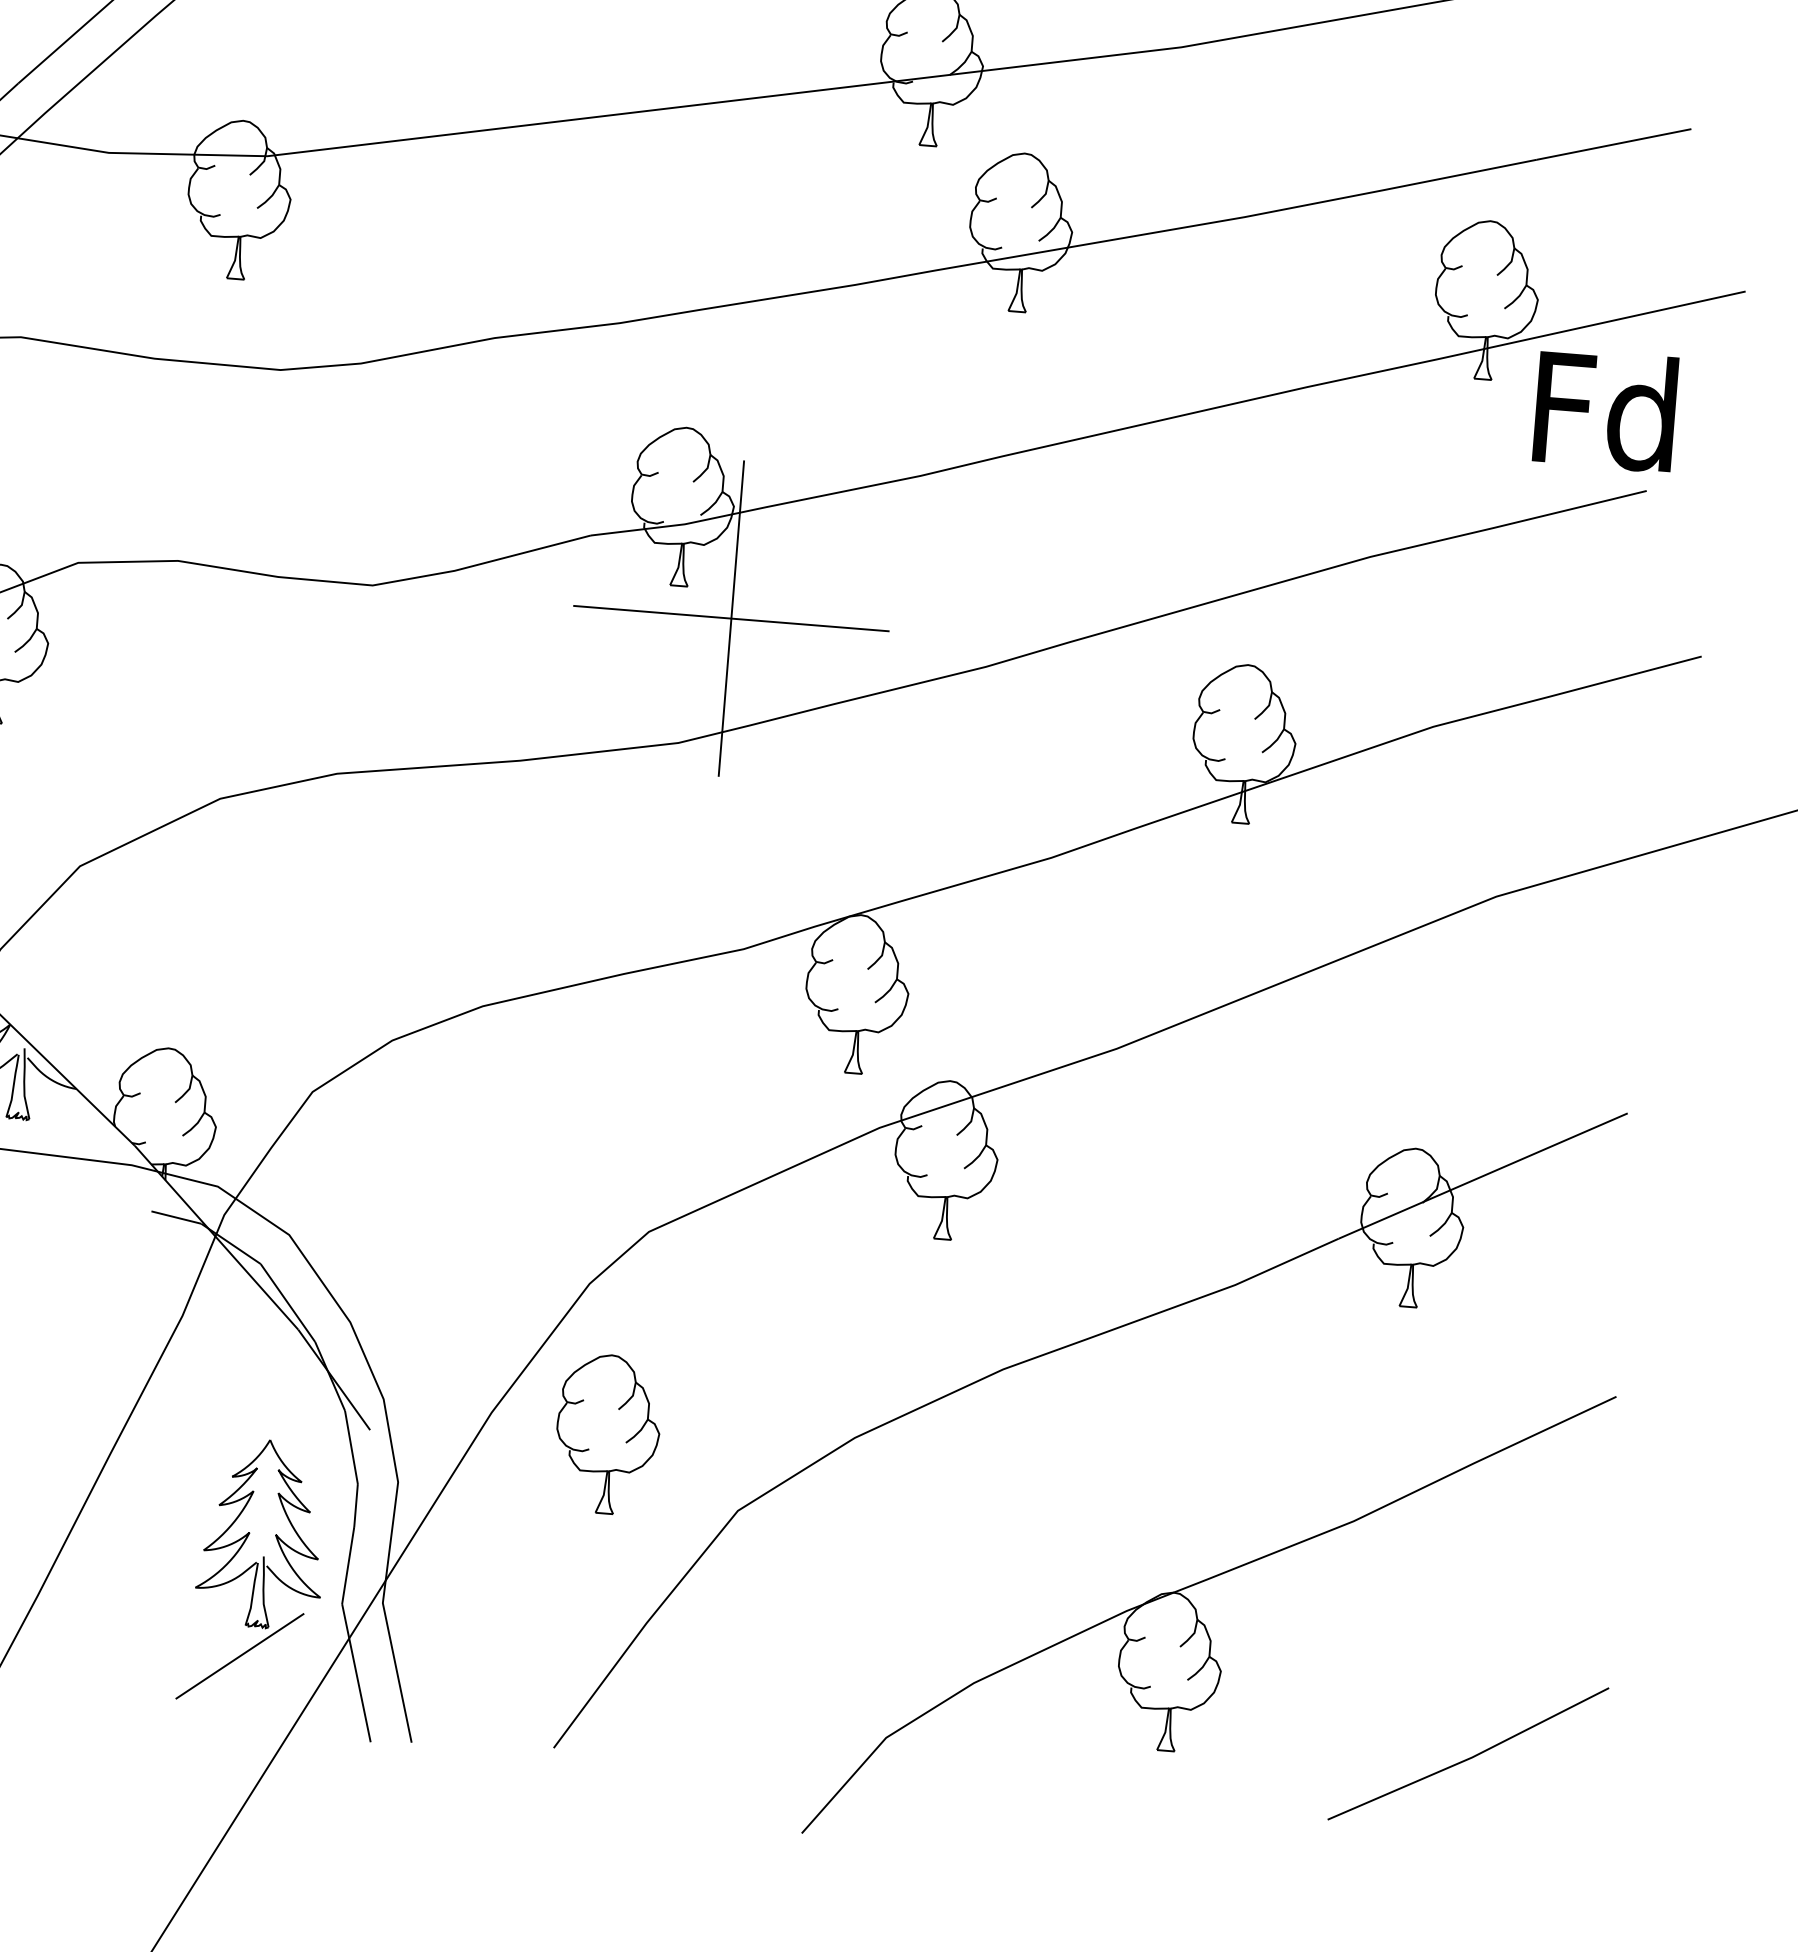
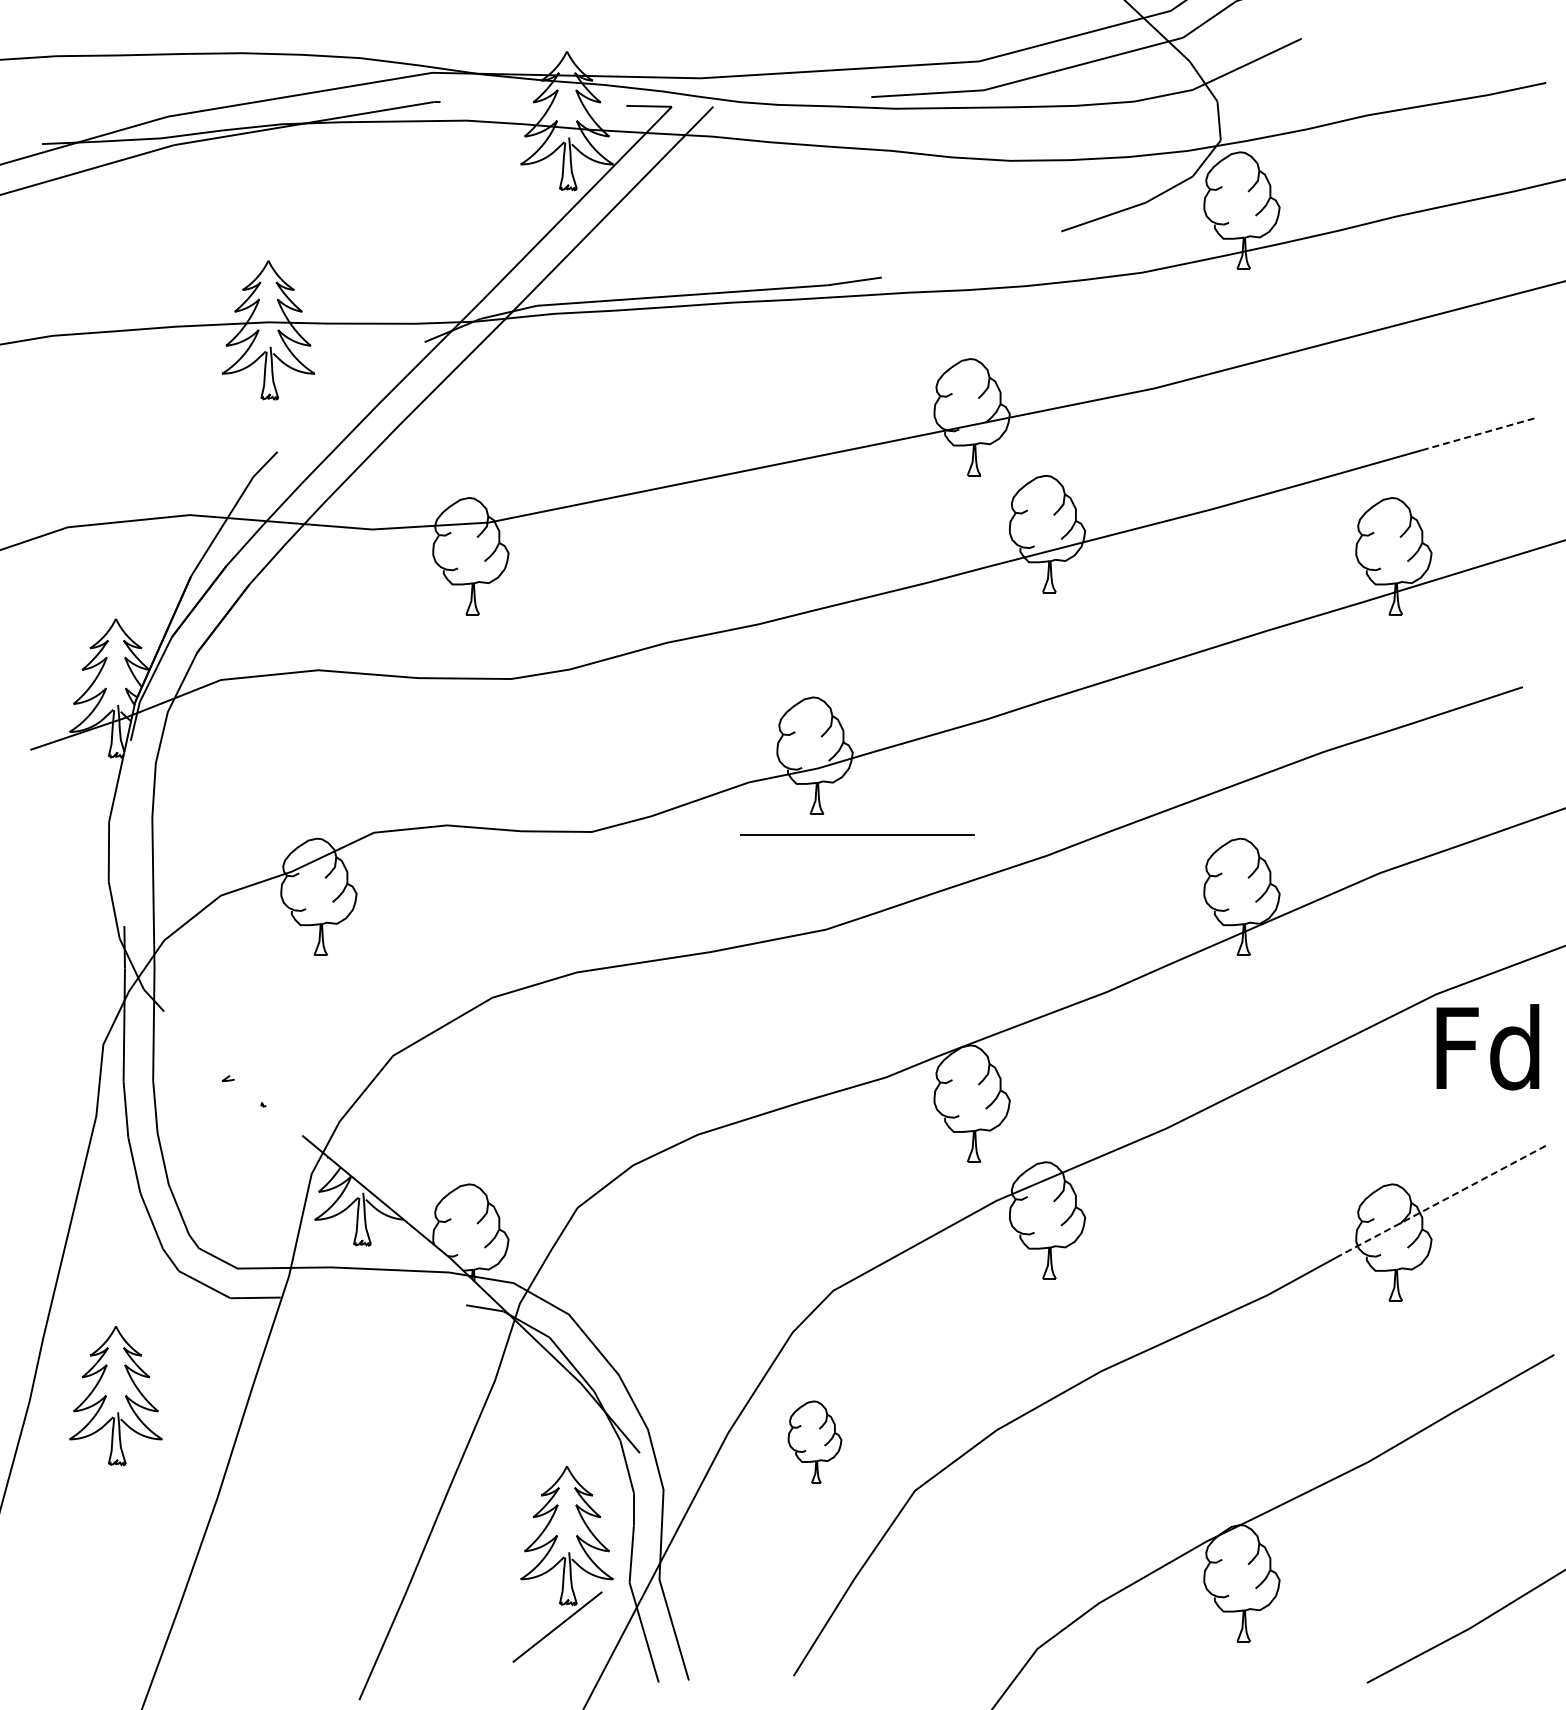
line: (1612, 144) -> (1477, 434), solid -> dashed
text: (1604, 410) -> (1487, 1047), moved
line: (731, 617) -> (857, 834), removed
line: (1483, 1176) -> (1443, 1200), solid -> dashed
part: (607, 1434) -> (814, 1442), size x0.7

